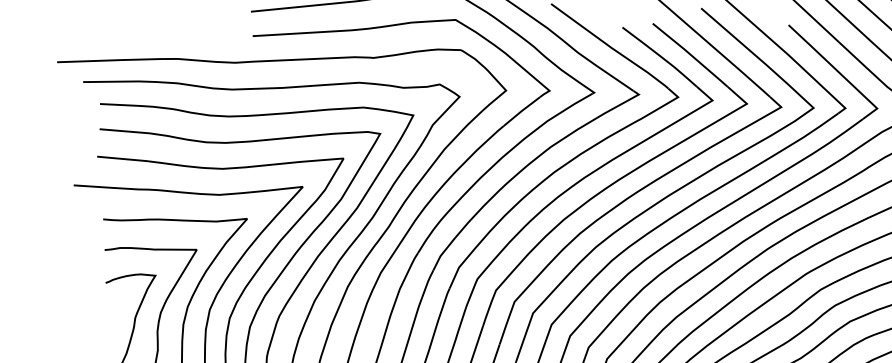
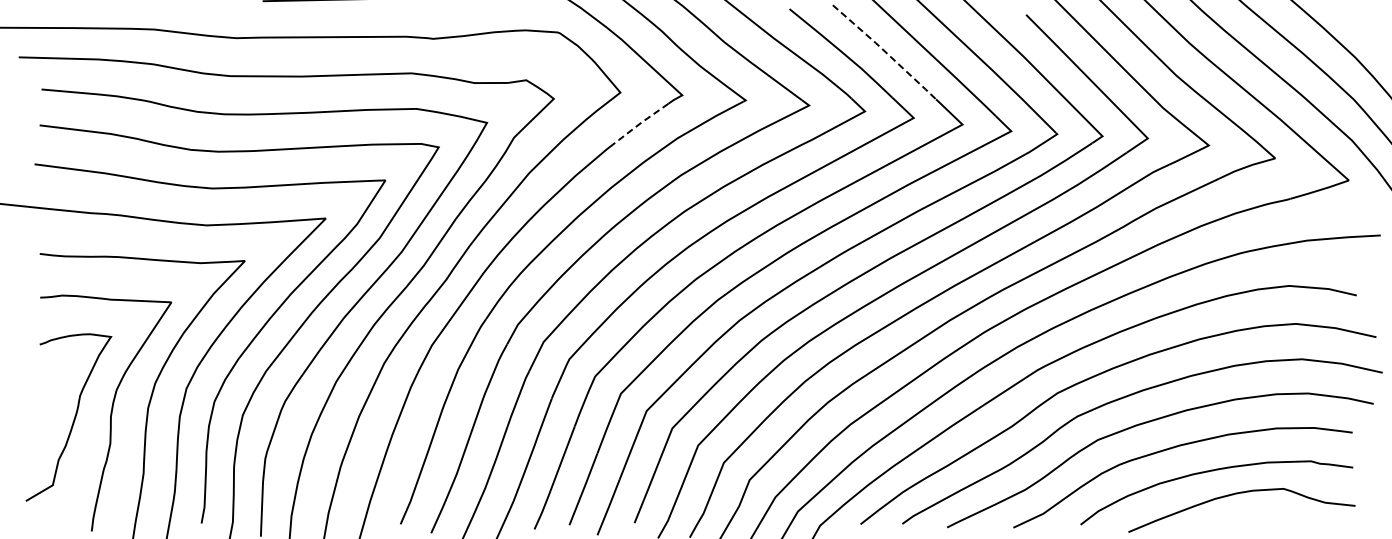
line: (690, 55) -> (885, 52), solid -> dashed
line: (521, 111) -> (640, 123), solid -> dashed

